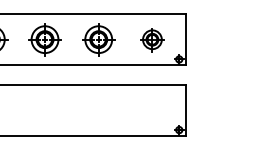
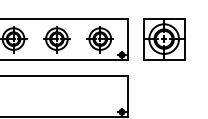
part: (152, 39) -> (100, 38), size x1.43
part: (231, 39) -> (164, 38), added

